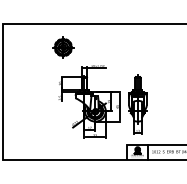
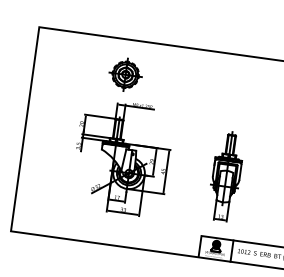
part: (89, 101) -> (122, 157), moved

